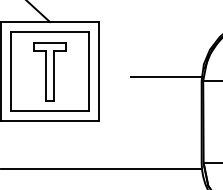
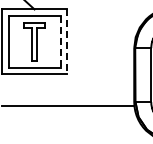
line: (89, 70) -> (60, 41), solid -> dashed
line: (98, 72) -> (66, 42), solid -> dashed
line: (167, 76) -> (111, 45), removed

